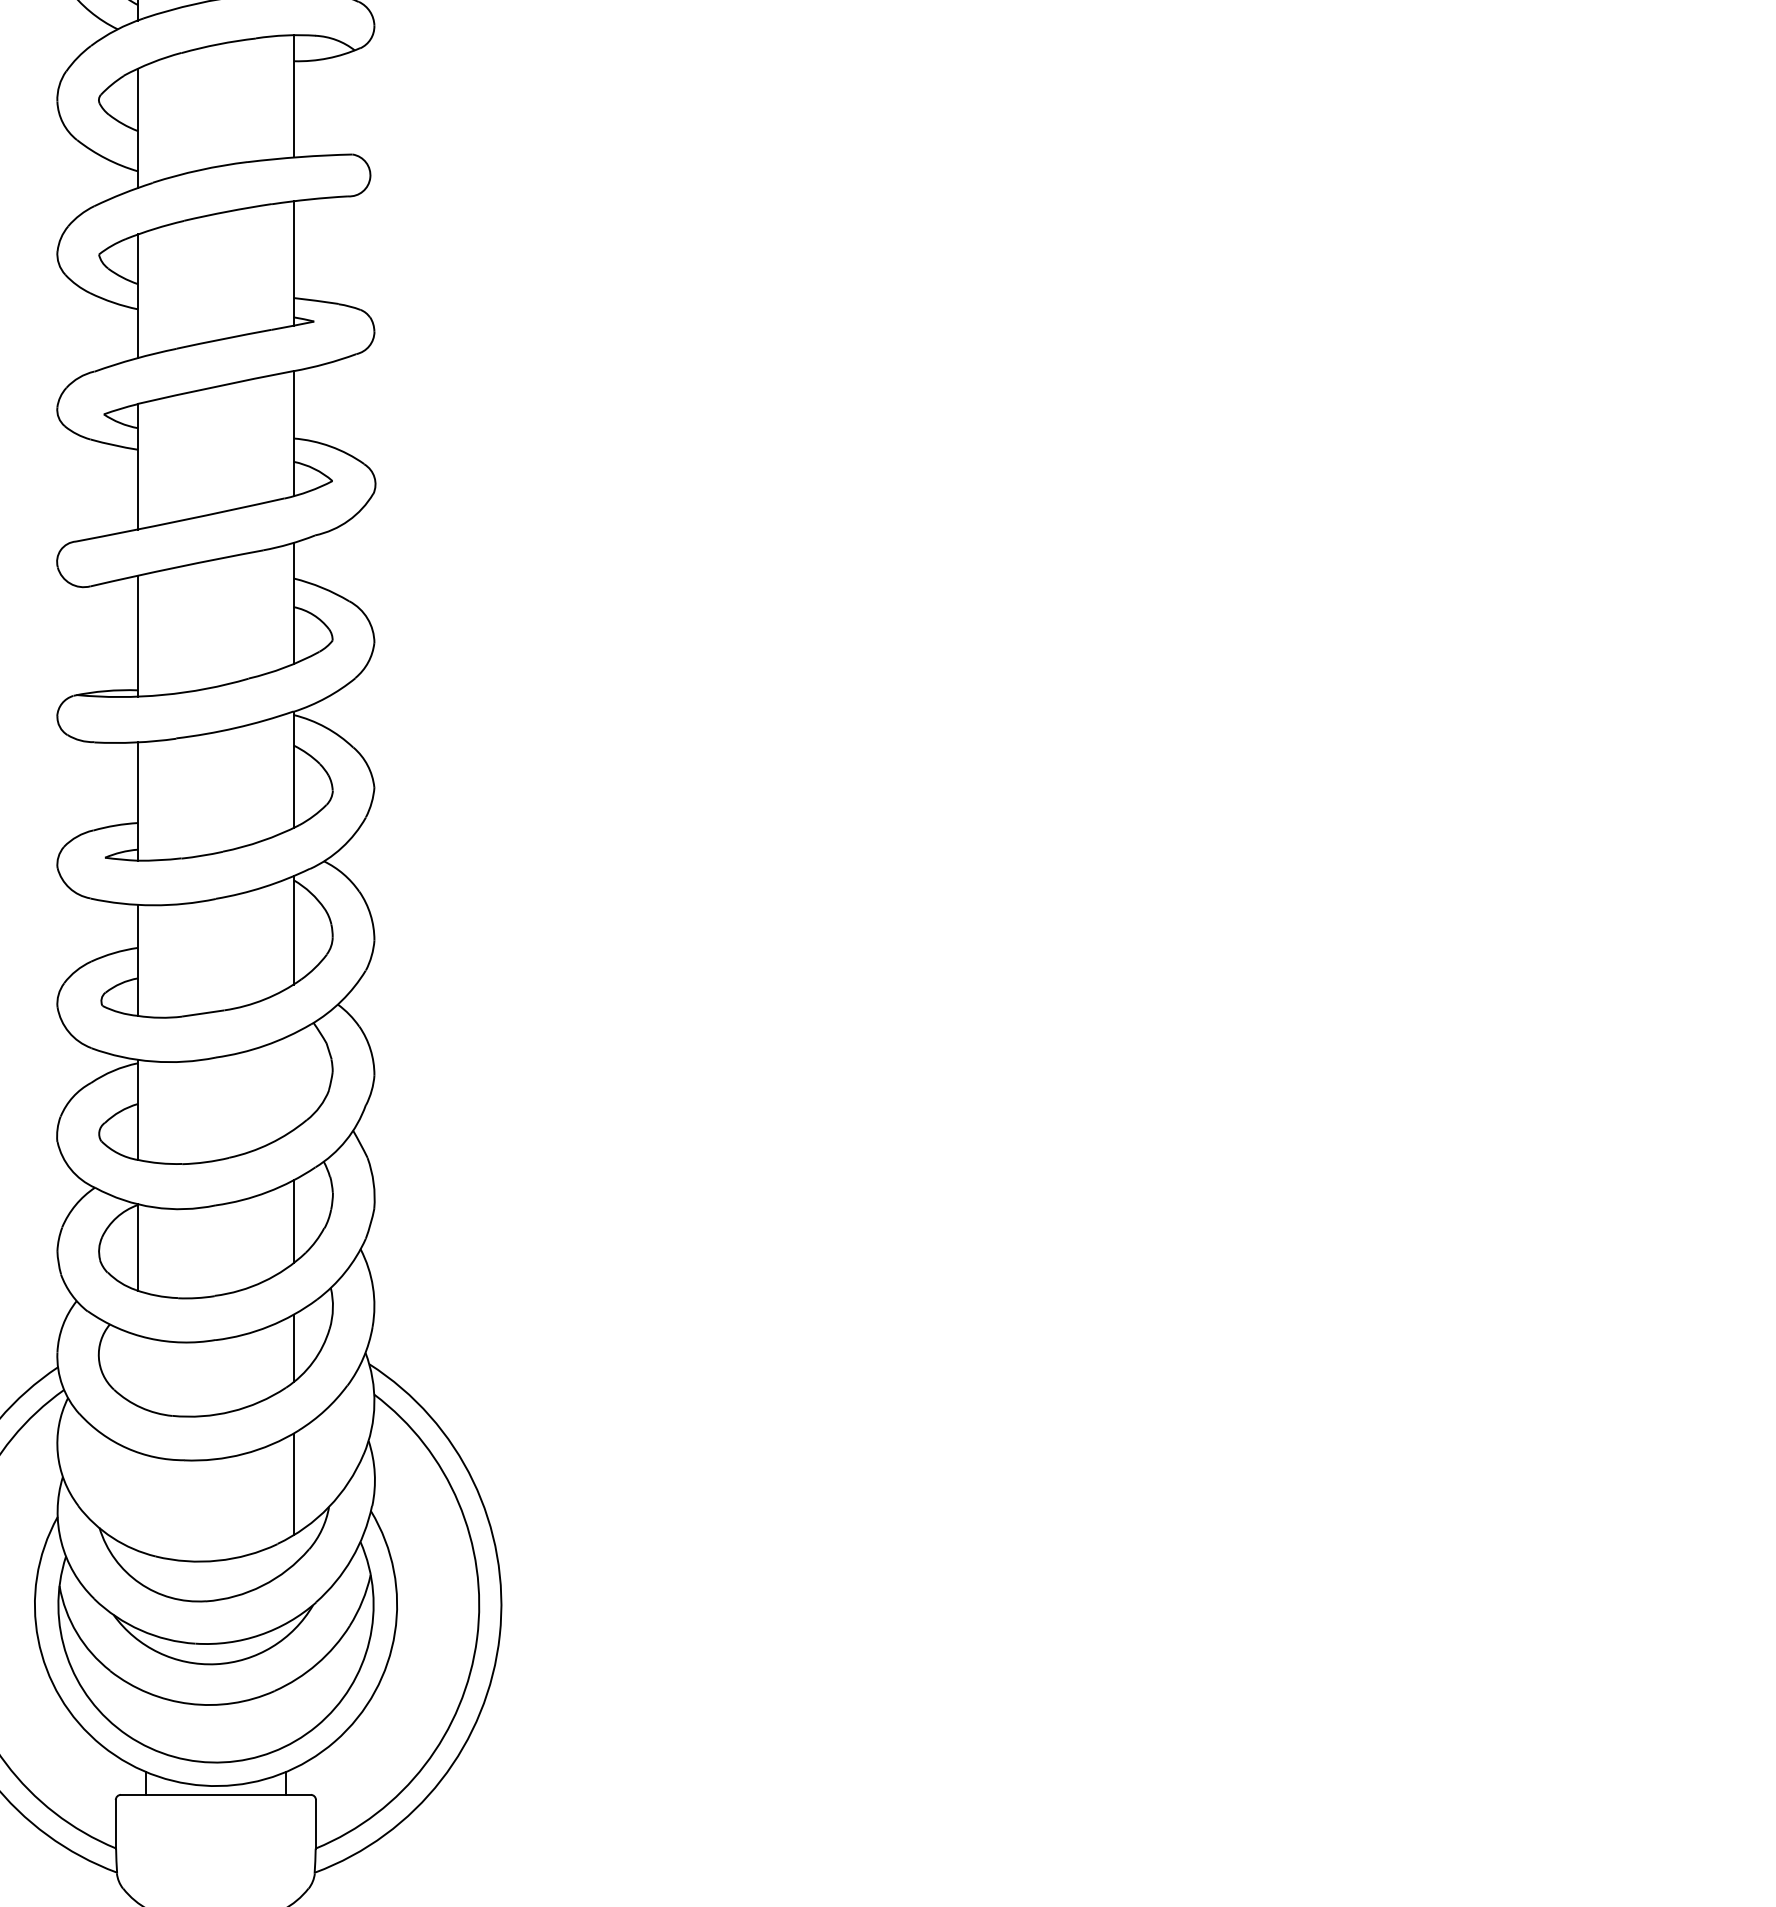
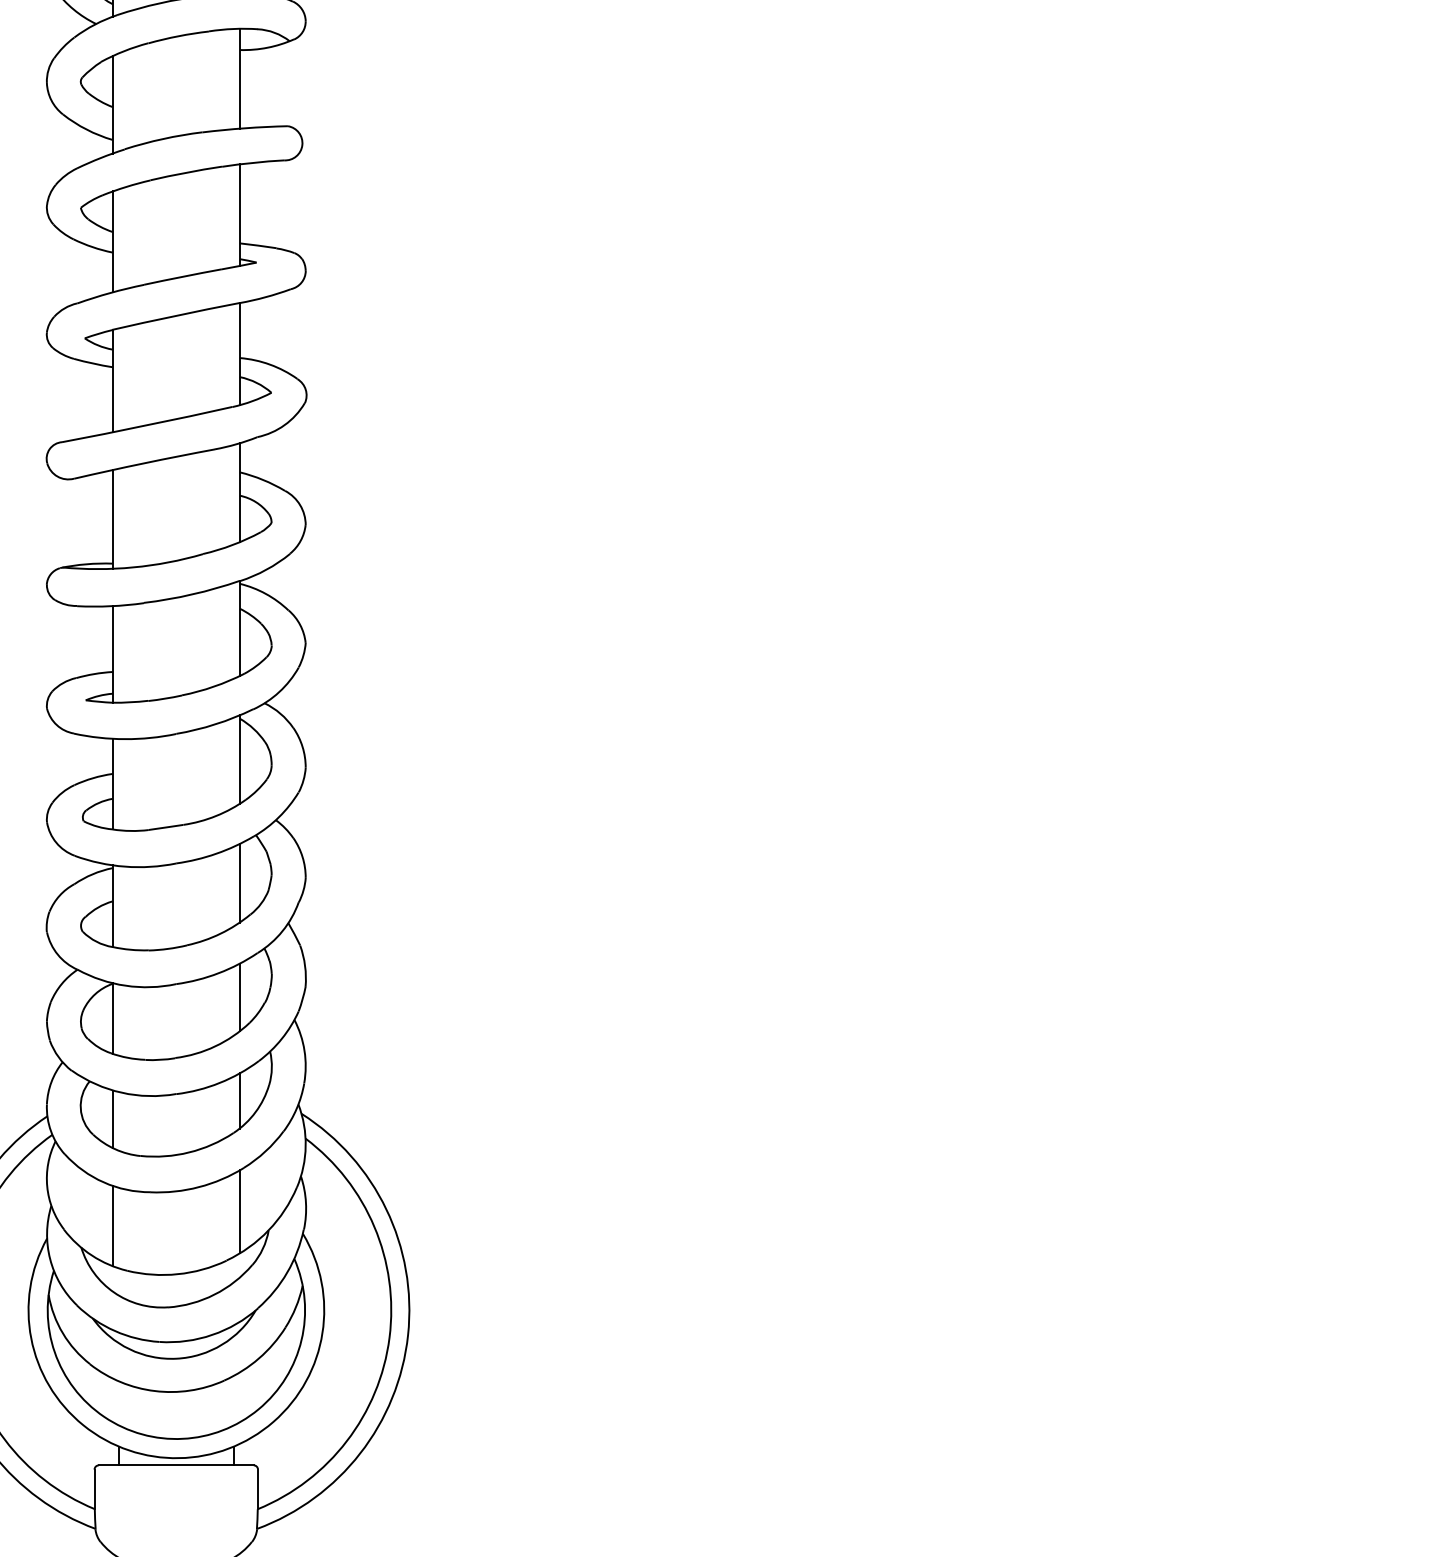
line: (293, 1081) -> (239, 882), added
line: (137, 1370) -> (112, 1118), added
line: (137, 1501) -> (112, 1225), added

